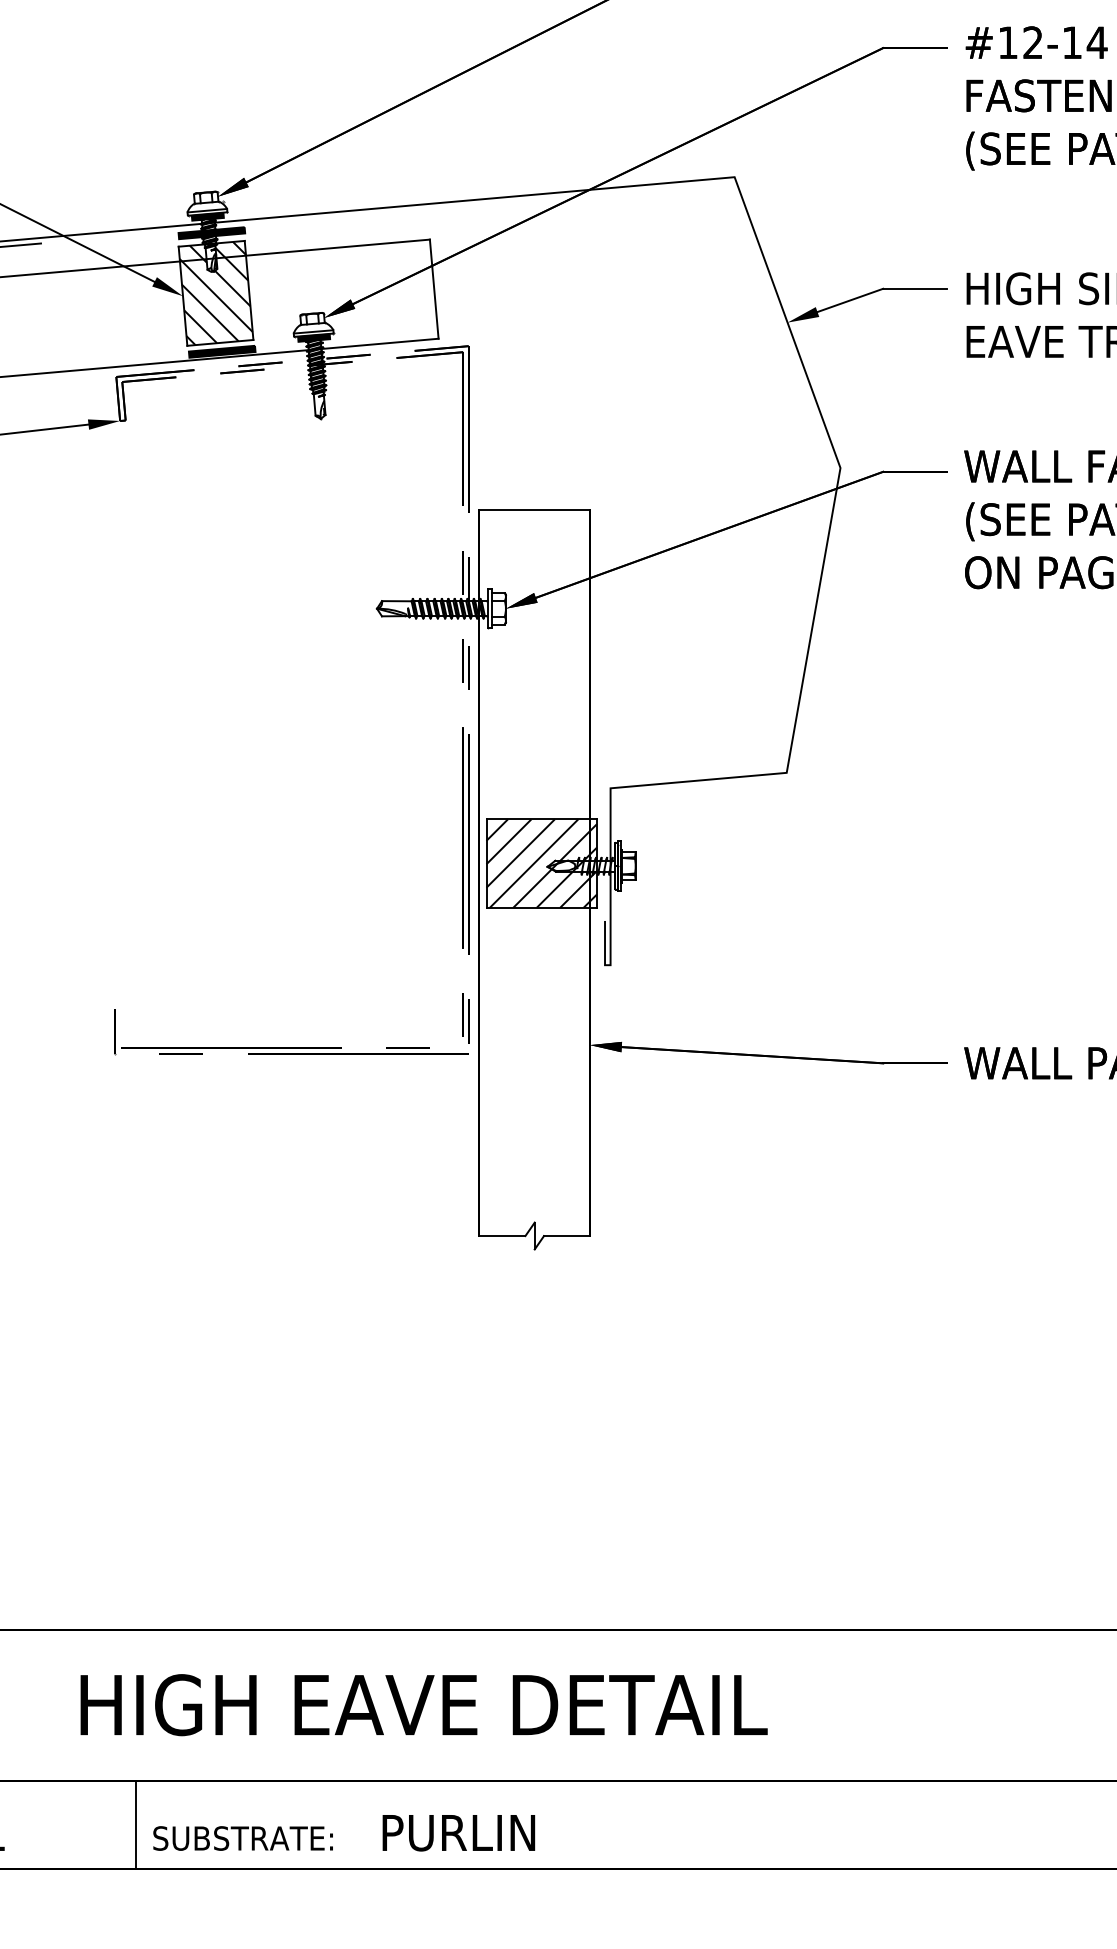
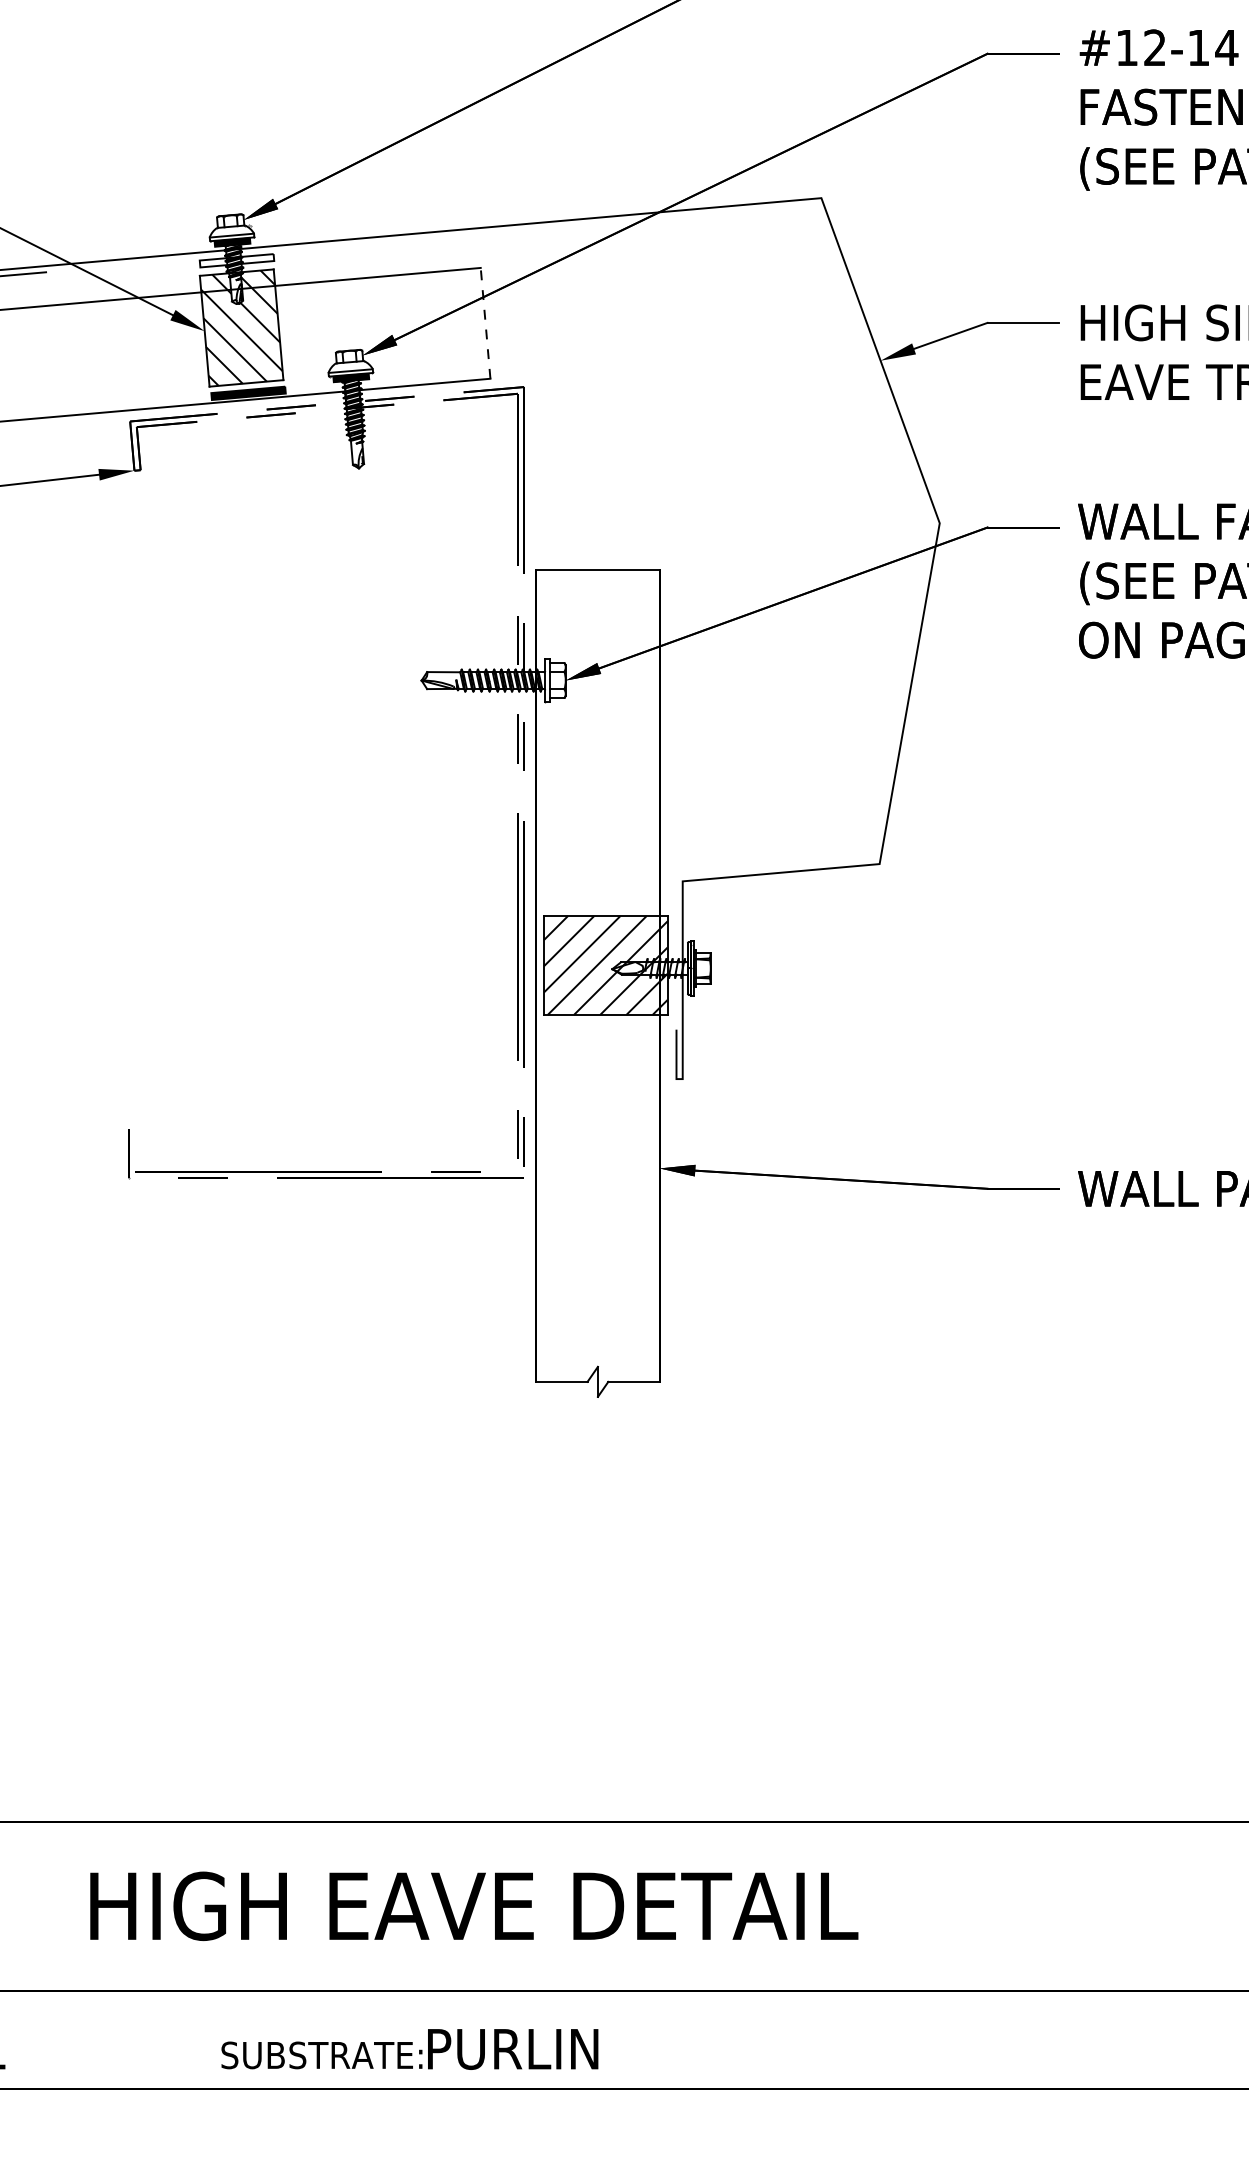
fill: (211, 232) -> (236, 260), removed
line: (434, 289) -> (485, 323), solid -> dashed
line: (136, 1824) -> (152, 2039), removed
text: (242, 1838) -> (321, 2055), moved

